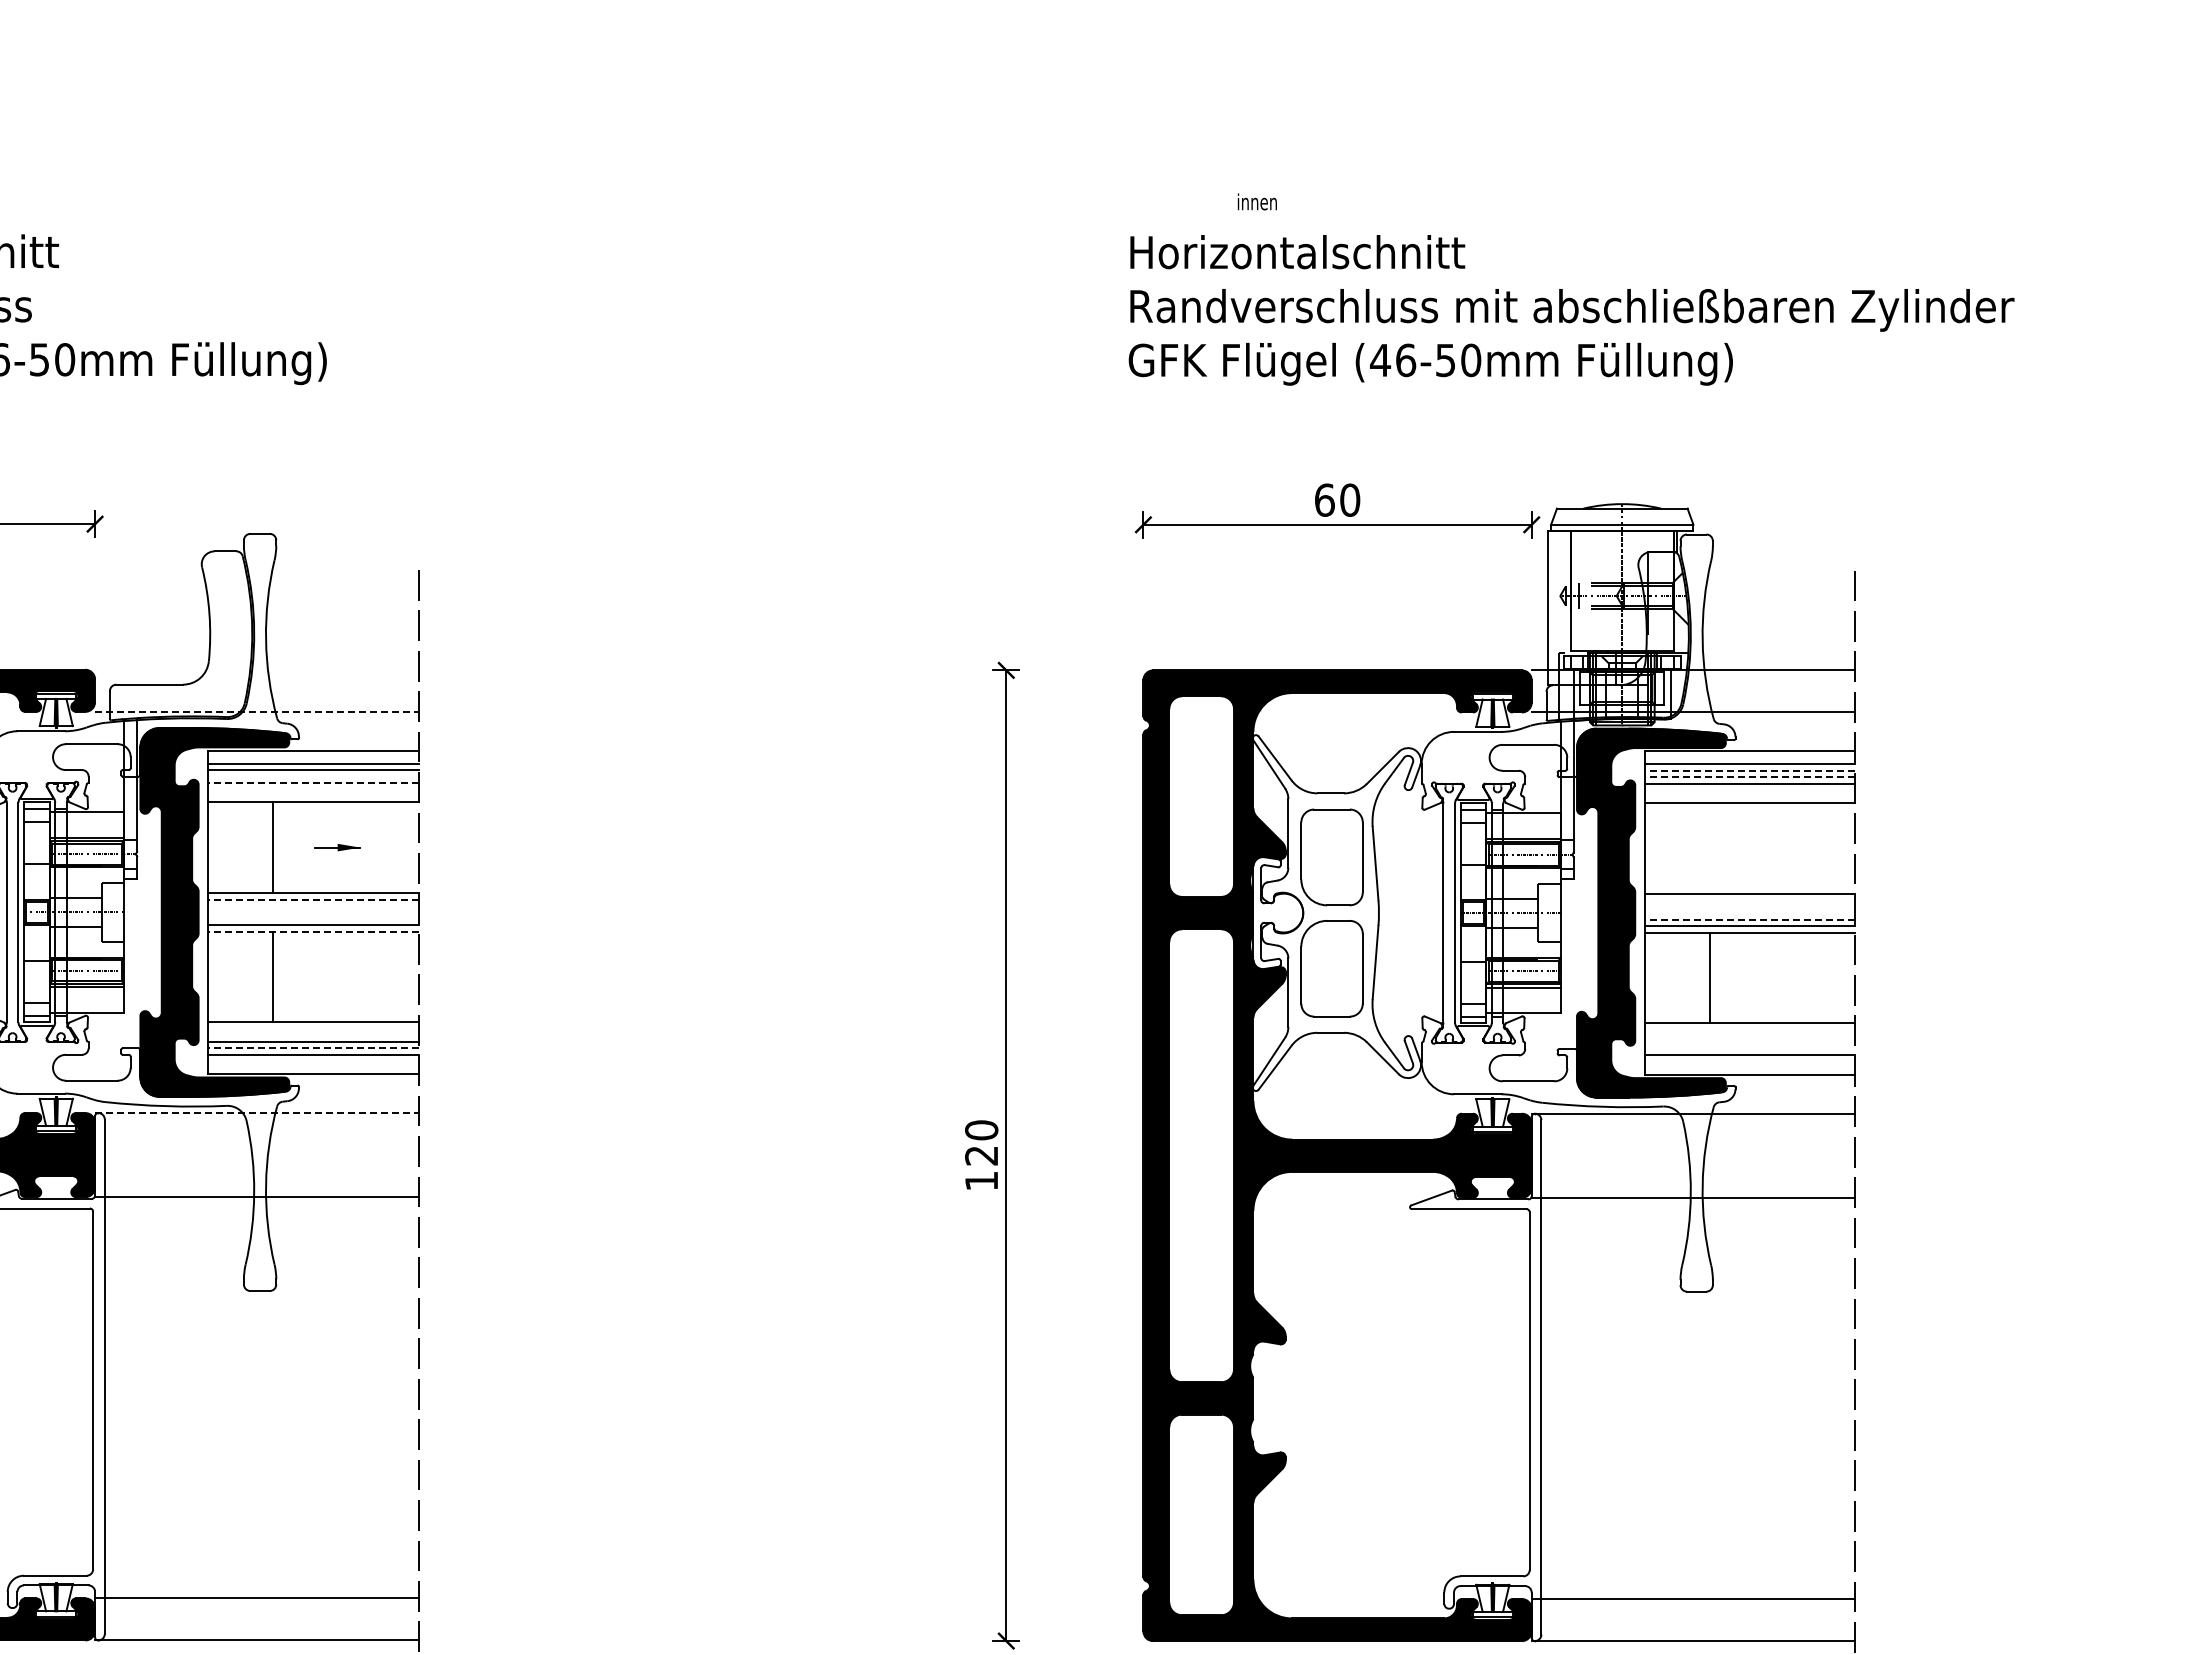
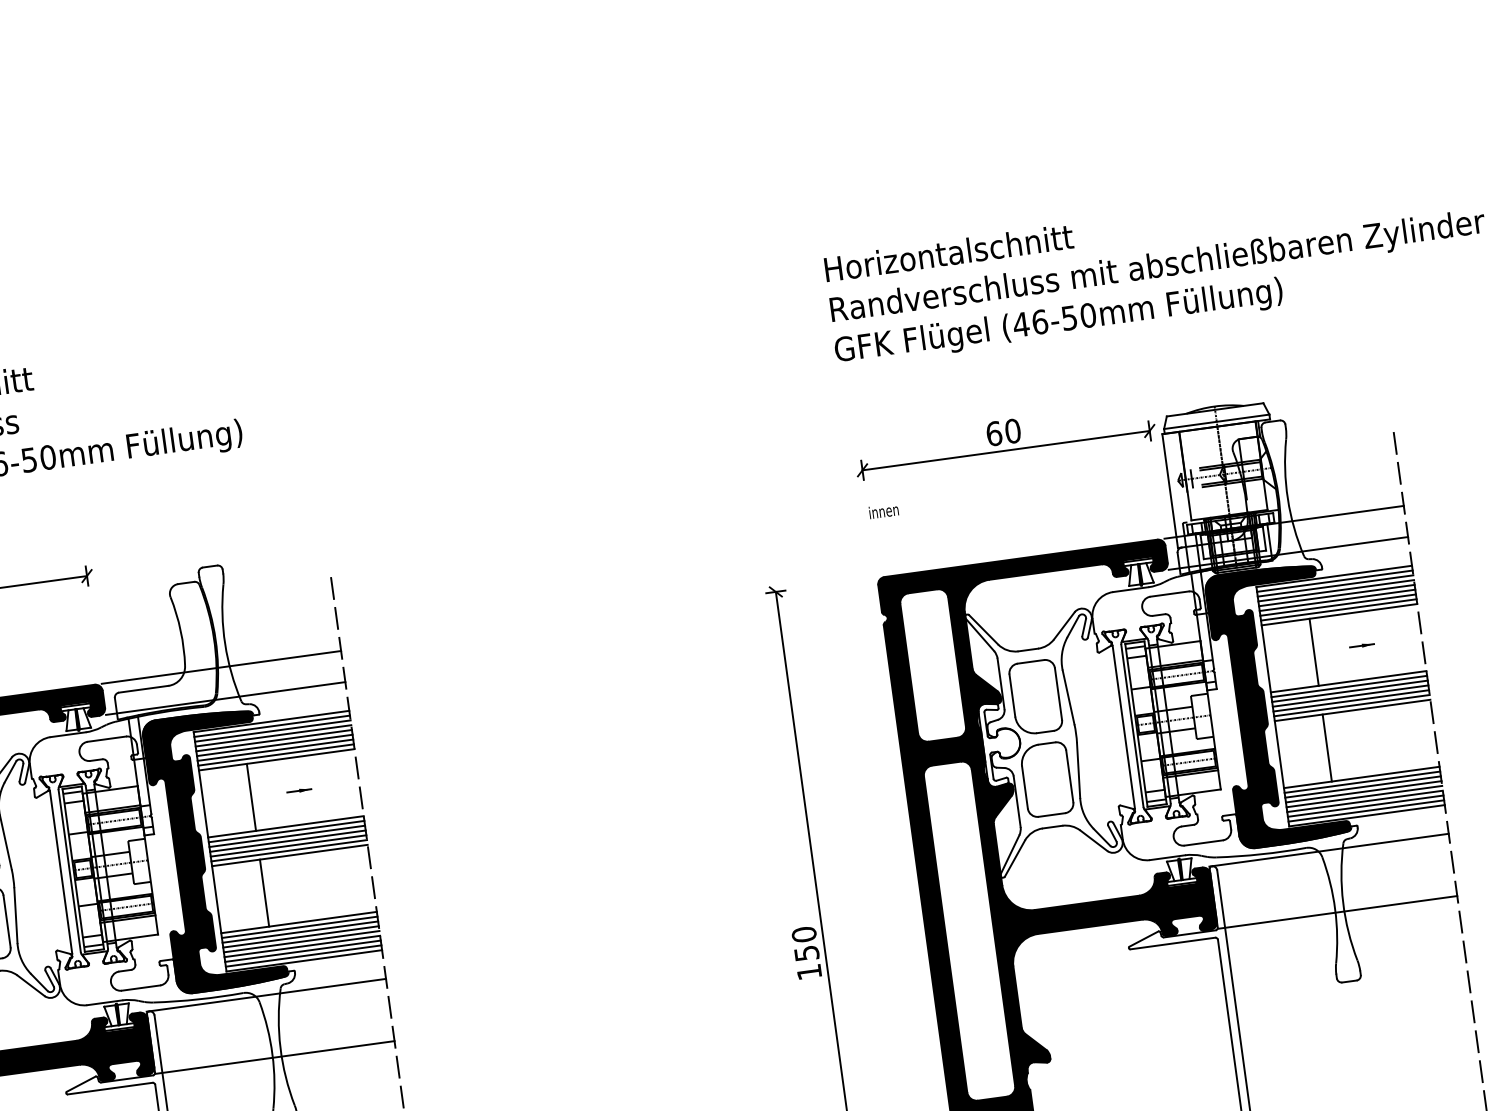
text: (1256, 201) -> (883, 510), moved
line: (256, 669) -> (221, 667), added
line: (256, 711) -> (225, 698), dashed -> solid
line: (313, 757) -> (272, 726), added
line: (1749, 757) -> (1334, 581), added
line: (1749, 770) -> (1335, 590), dashed -> solid
line: (313, 776) -> (274, 740), added
line: (1749, 777) -> (1336, 595), dashed -> solid
line: (313, 783) -> (274, 745), dashed -> solid
line: (313, 789) -> (275, 750), added
line: (1749, 790) -> (1337, 605), added
line: (313, 795) -> (276, 754), added
line: (1749, 796) -> (1338, 609), added
part: (337, 847) -> (299, 790), size x0.71
part: (1774, 847) -> (1362, 645), added
line: (1709, 848) -> (1314, 652), added
line: (313, 899) -> (286, 831), dashed -> solid
line: (1749, 900) -> (1348, 686), added
line: (313, 905) -> (287, 836), added
line: (1749, 906) -> (1349, 691), added
line: (313, 912) -> (287, 841), added
line: (1749, 913) -> (1350, 696), added
line: (313, 918) -> (288, 845), added
line: (1749, 919) -> (1350, 700), dashed -> solid
line: (313, 931) -> (289, 855), dashed -> solid
line: (313, 1028) -> (299, 927), added
line: (1749, 1029) -> (1361, 782), added
line: (313, 1035) -> (300, 932), added
line: (1749, 1036) -> (1362, 787), added
line: (1749, 1042) -> (1363, 791), added
line: (313, 1048) -> (301, 941), dashed -> solid
line: (1749, 1048) -> (1363, 796), added
line: (313, 1061) -> (303, 951), added
line: (1749, 1061) -> (1365, 805), added
line: (313, 1067) -> (303, 955), added
line: (1749, 1068) -> (1365, 811), added
line: (256, 1113) -> (266, 995), dashed -> solid
text: (981, 1155) -> (806, 953), 120 -> 150

